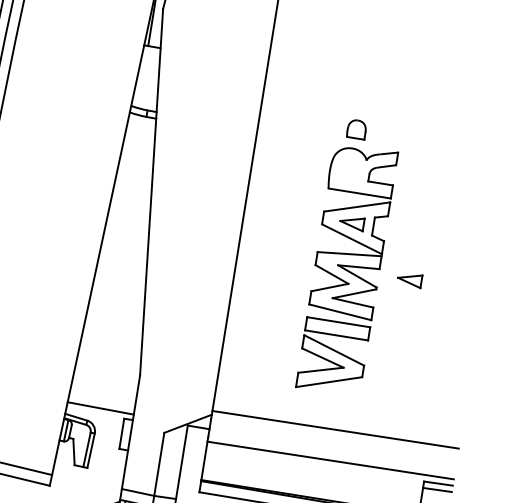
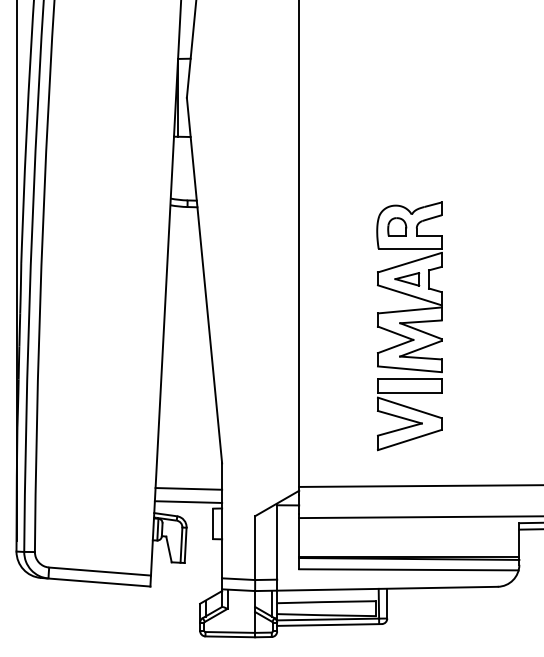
part: (357, 128) -> (397, 226), moved
part: (409, 280) -> (473, 326), removed
line: (102, 394) -> (188, 488), added

